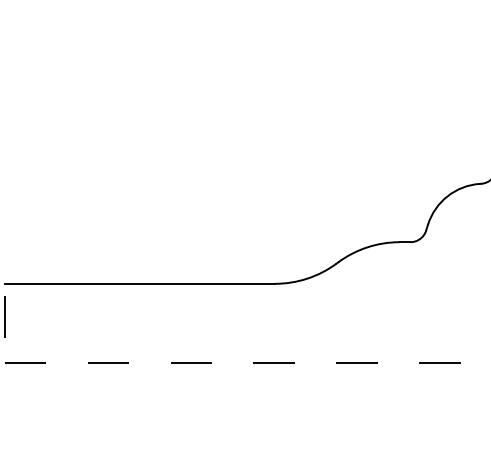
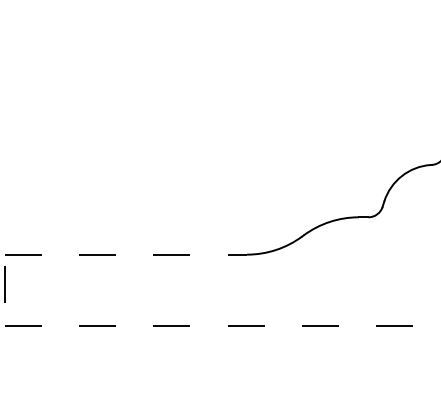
line: (140, 283) -> (126, 254), solid -> dashed

